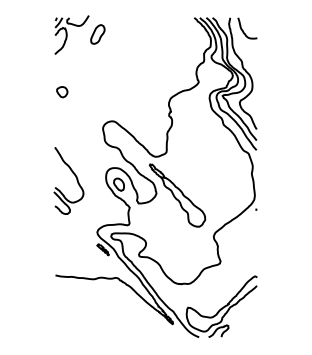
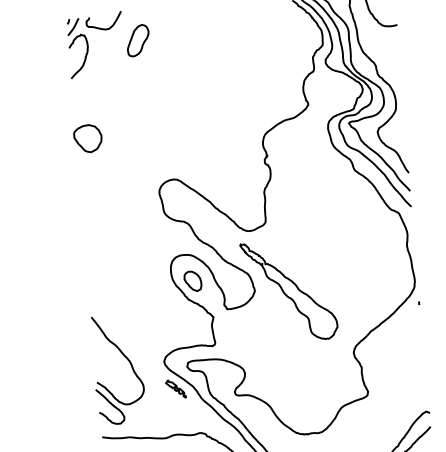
part: (62, 92) -> (88, 139), size x1.6
part: (75, 177) -> (128, 363), moved

